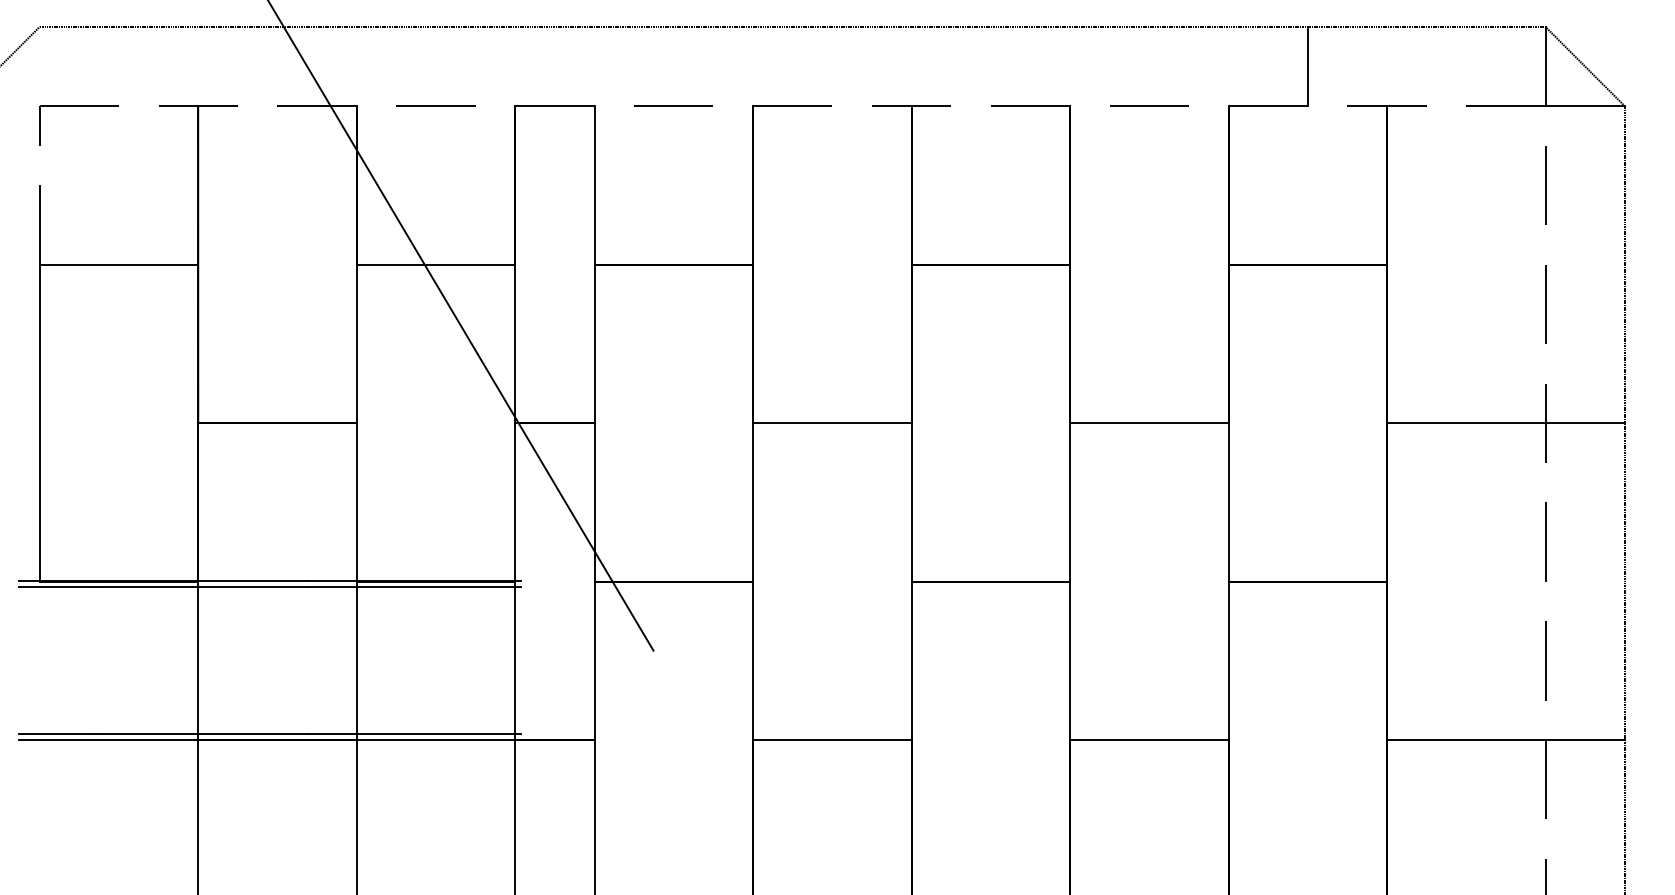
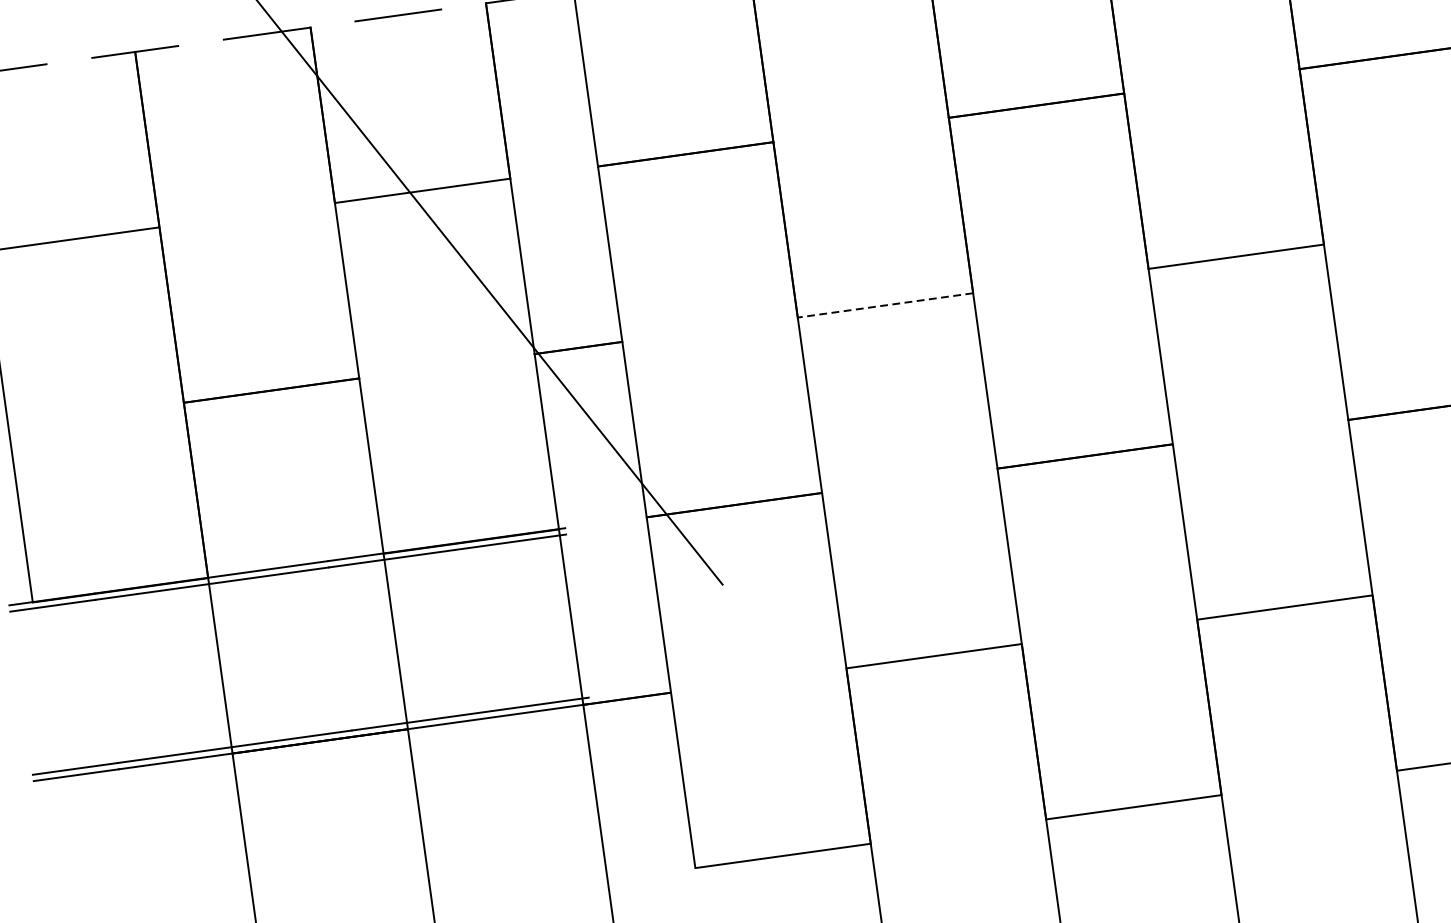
line: (831, 423) -> (884, 305), solid -> dashed

